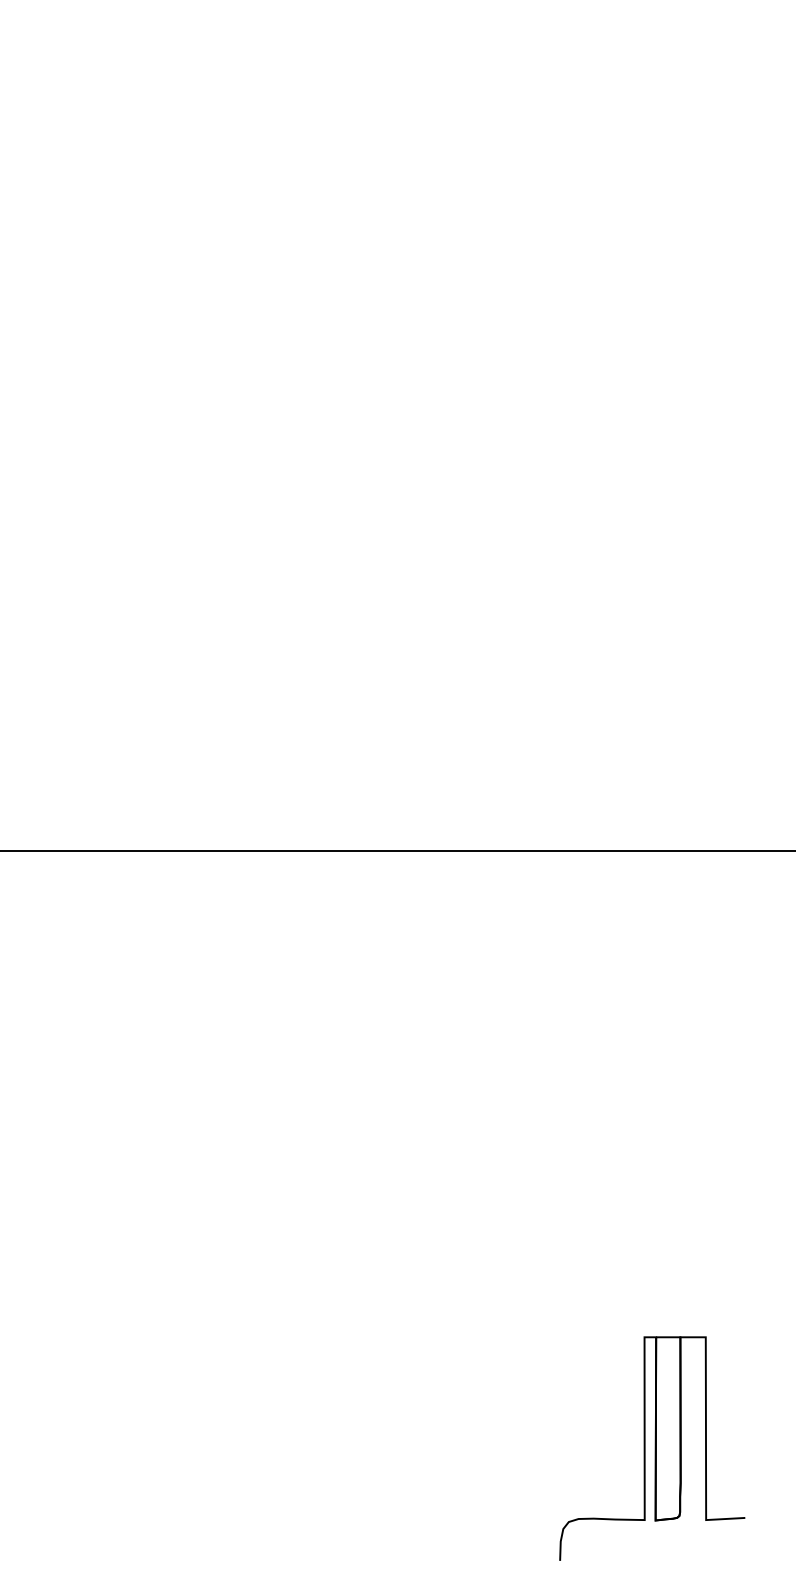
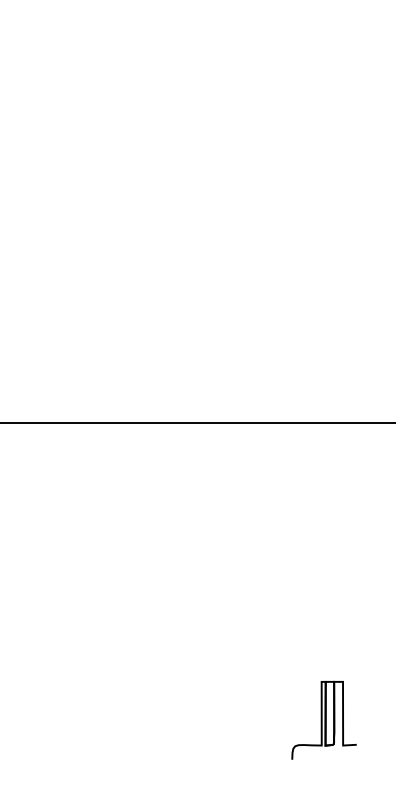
part: (650, 1448) -> (323, 720), size x0.7

